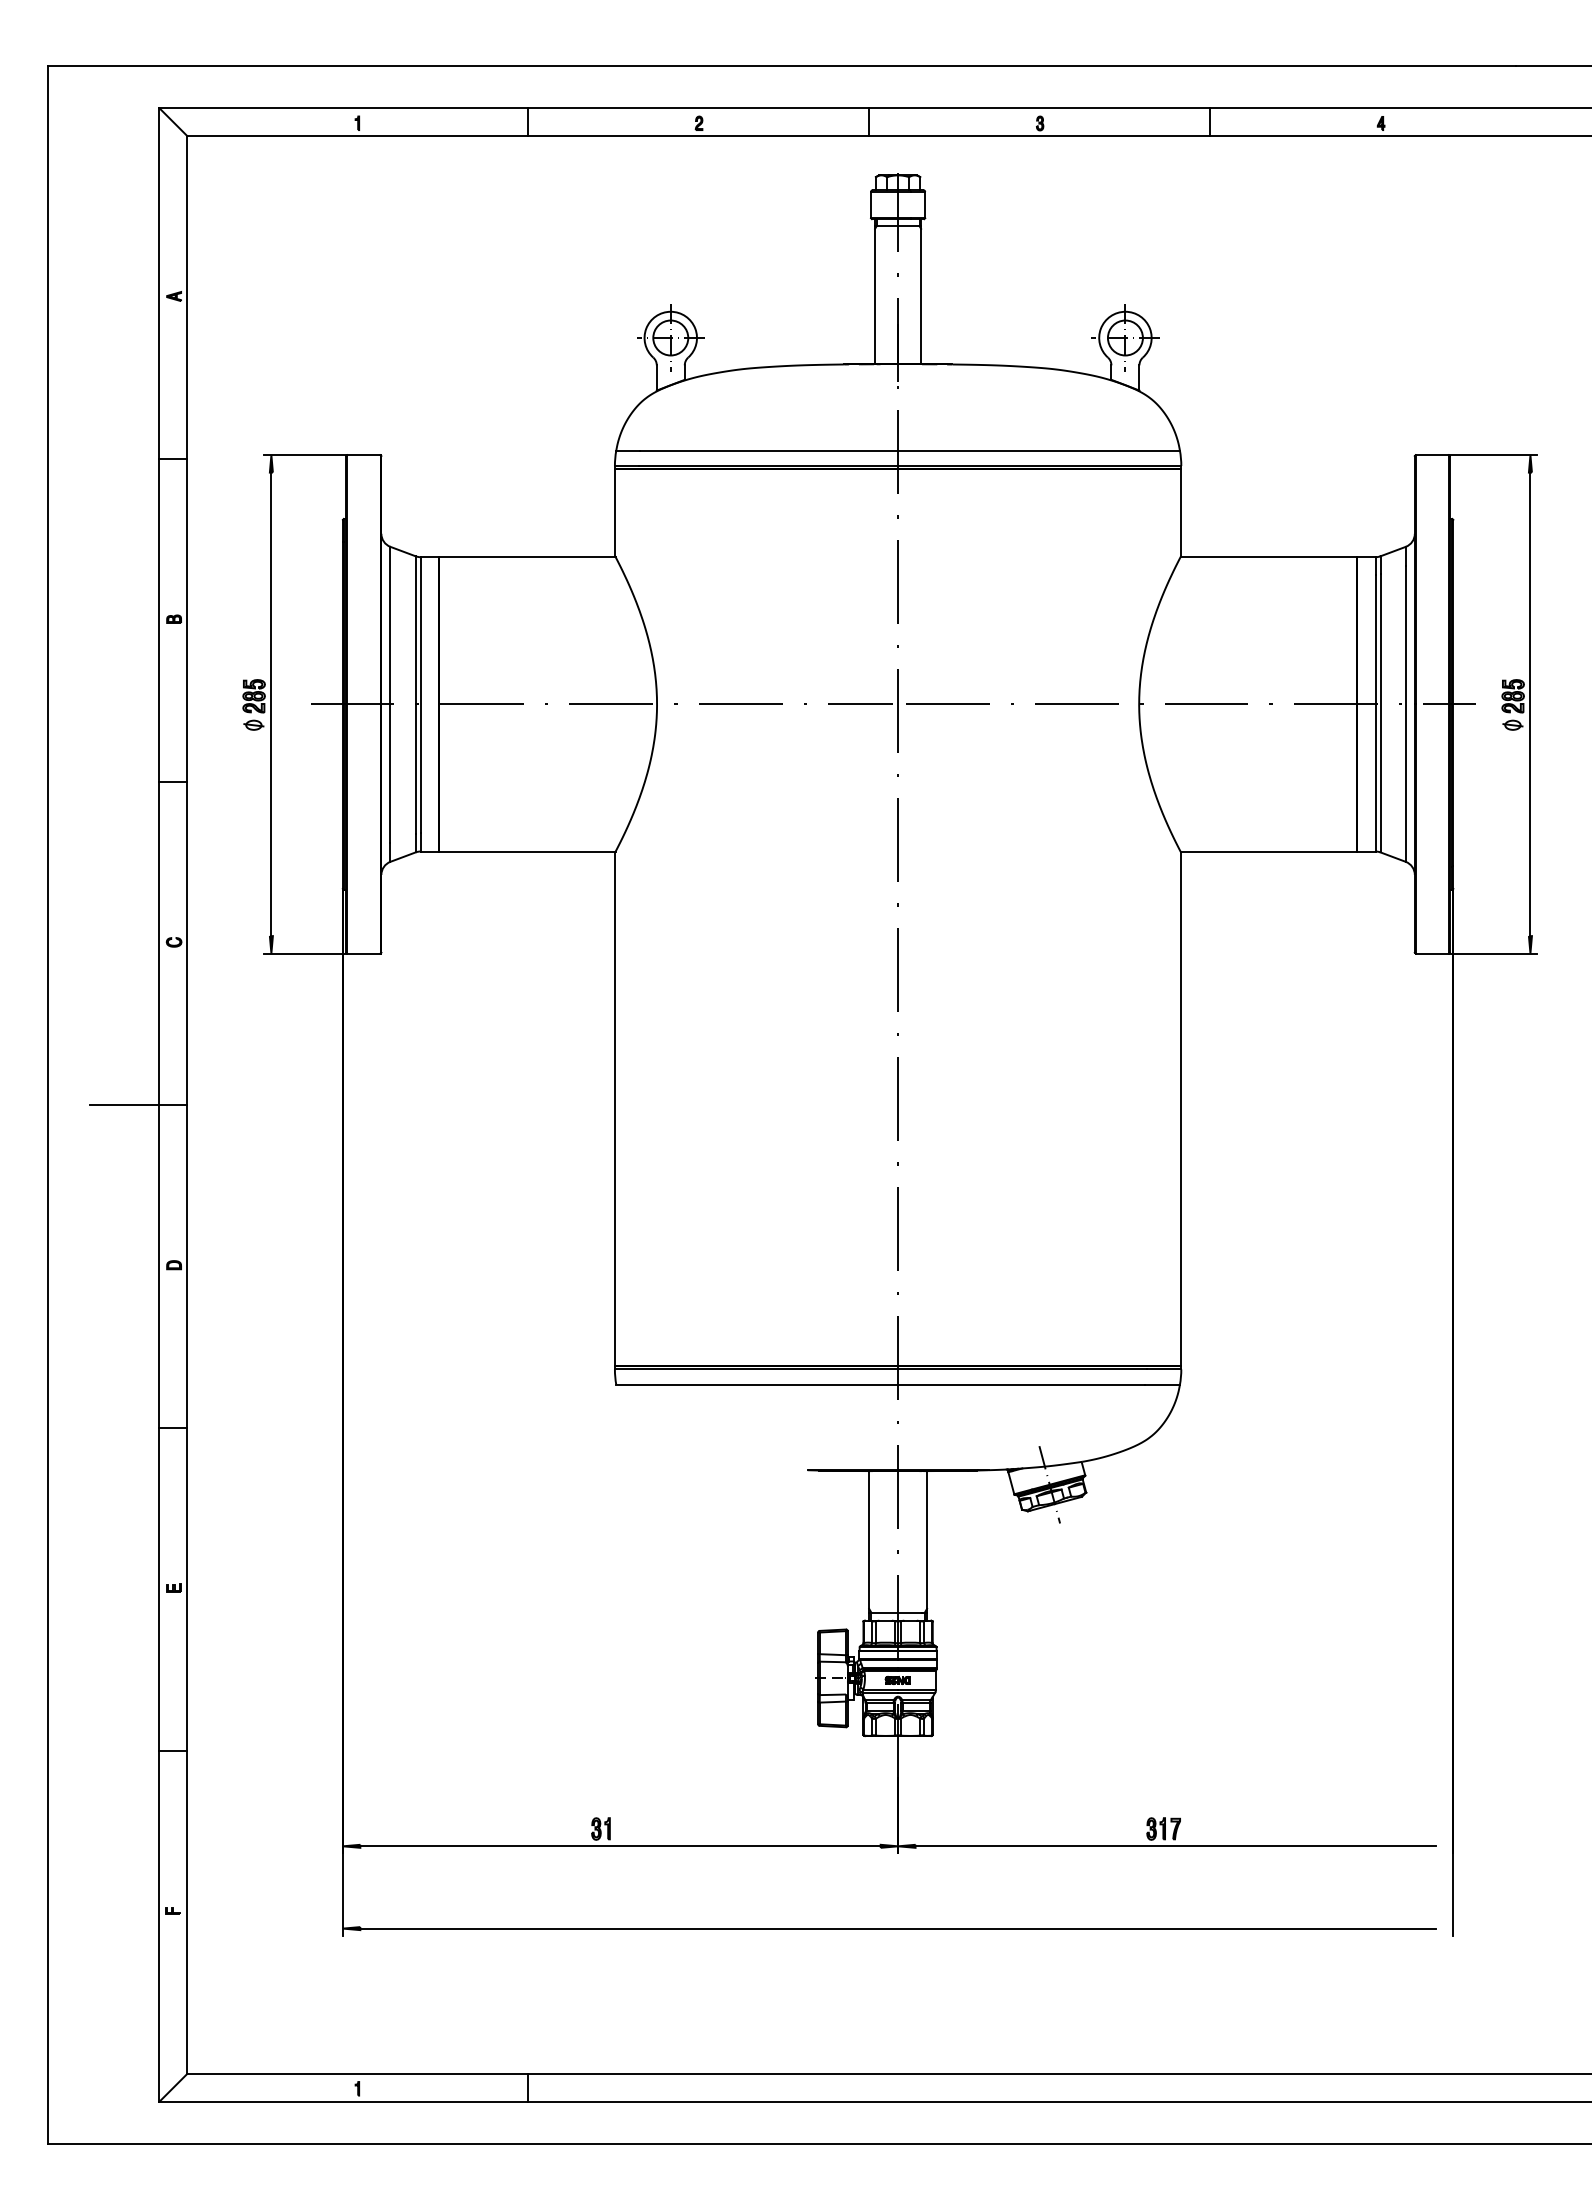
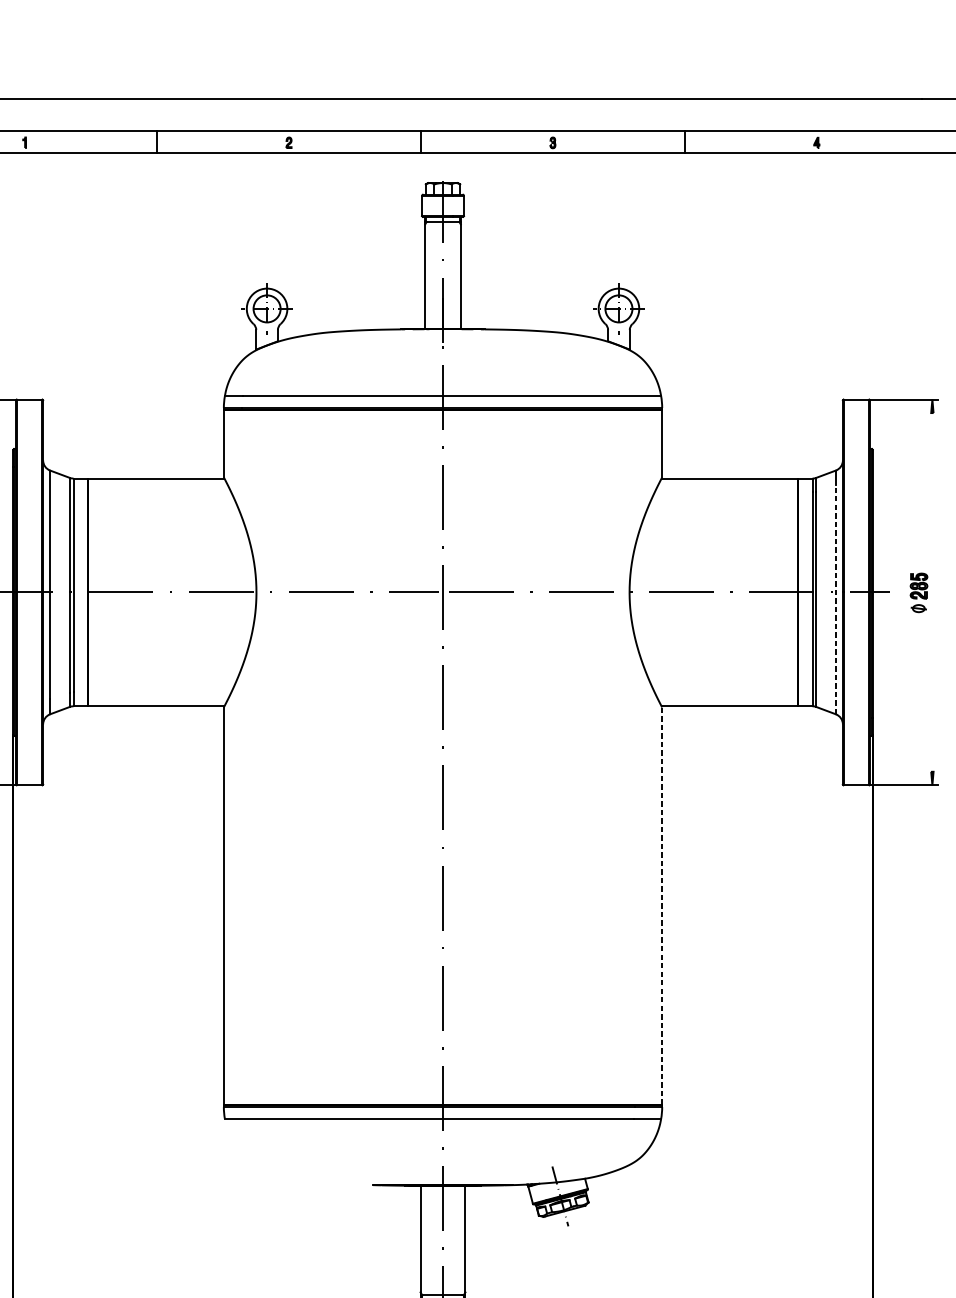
line: (1530, 704) -> (932, 592), removed
line: (1405, 714) -> (835, 600), solid -> dashed
line: (1181, 1109) -> (662, 905), solid -> dashed

